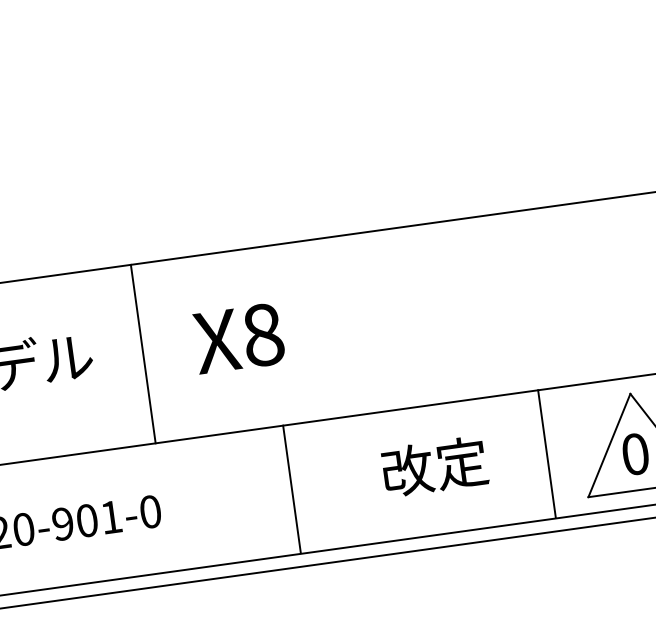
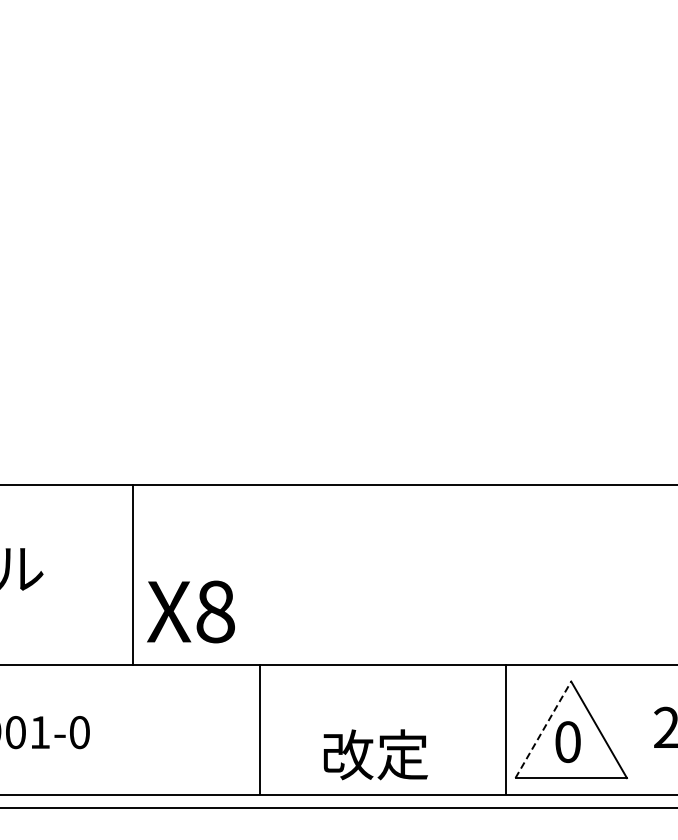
text: (238, 338) -> (190, 611), moved
line: (143, 354) -> (133, 575), moved
line: (609, 445) -> (543, 729), solid -> dashed
line: (547, 453) -> (506, 729), moved
text: (434, 466) -> (375, 754), moved
line: (291, 489) -> (259, 729), moved

